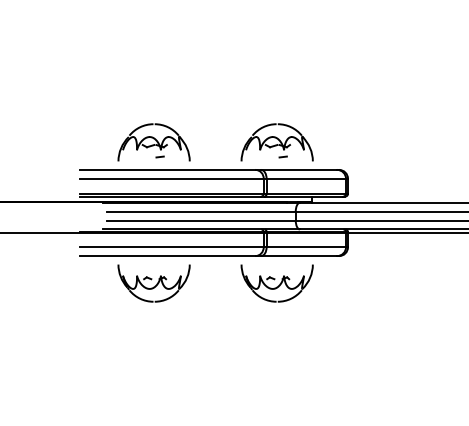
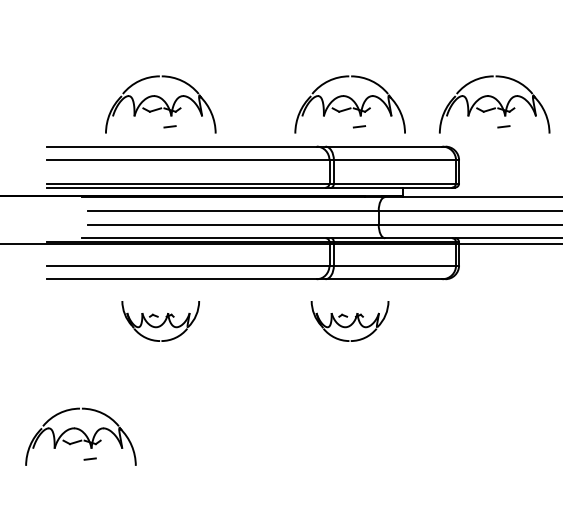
part: (370, 142) -> (493, 104), added
part: (153, 283) -> (159, 321), size x0.7
part: (276, 283) -> (349, 321), size x0.7
part: (101, 358) -> (79, 436), added

